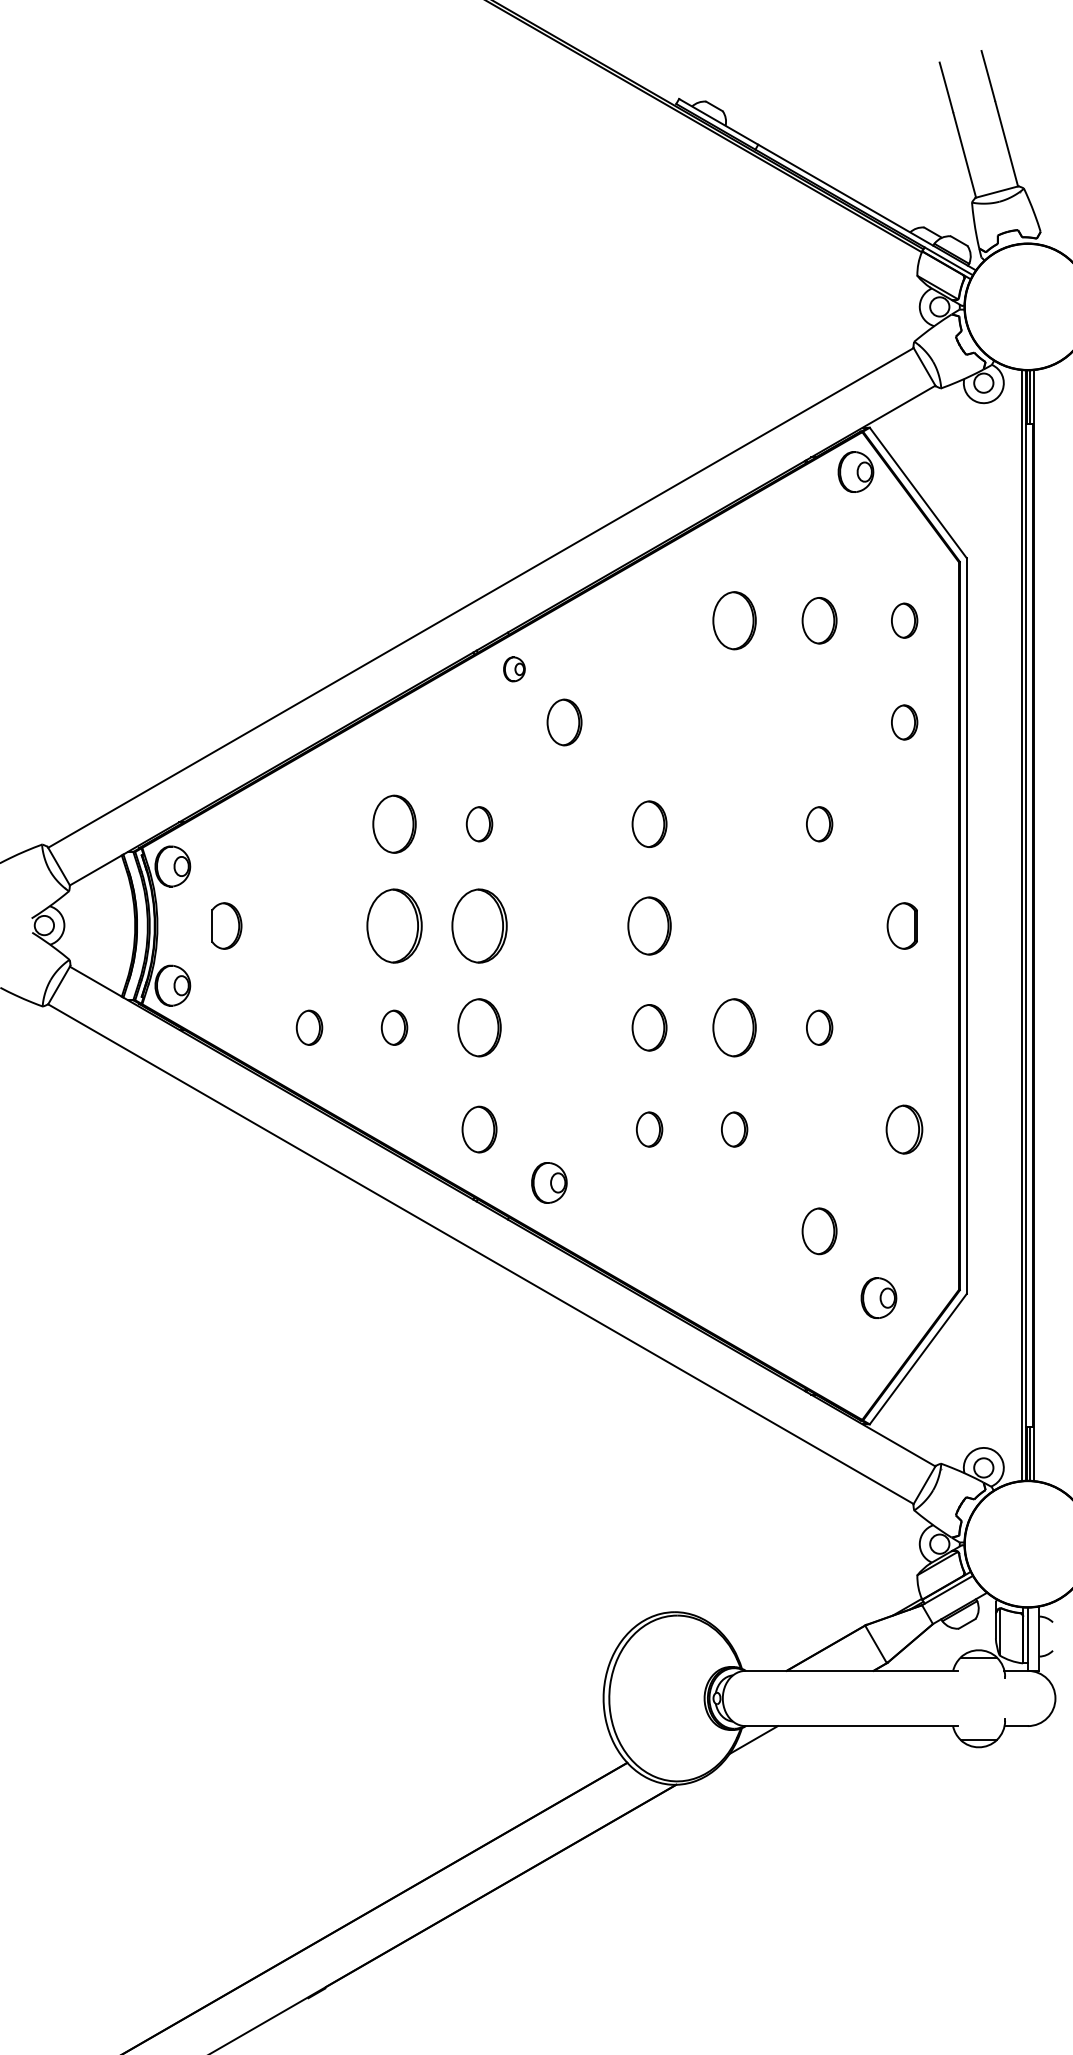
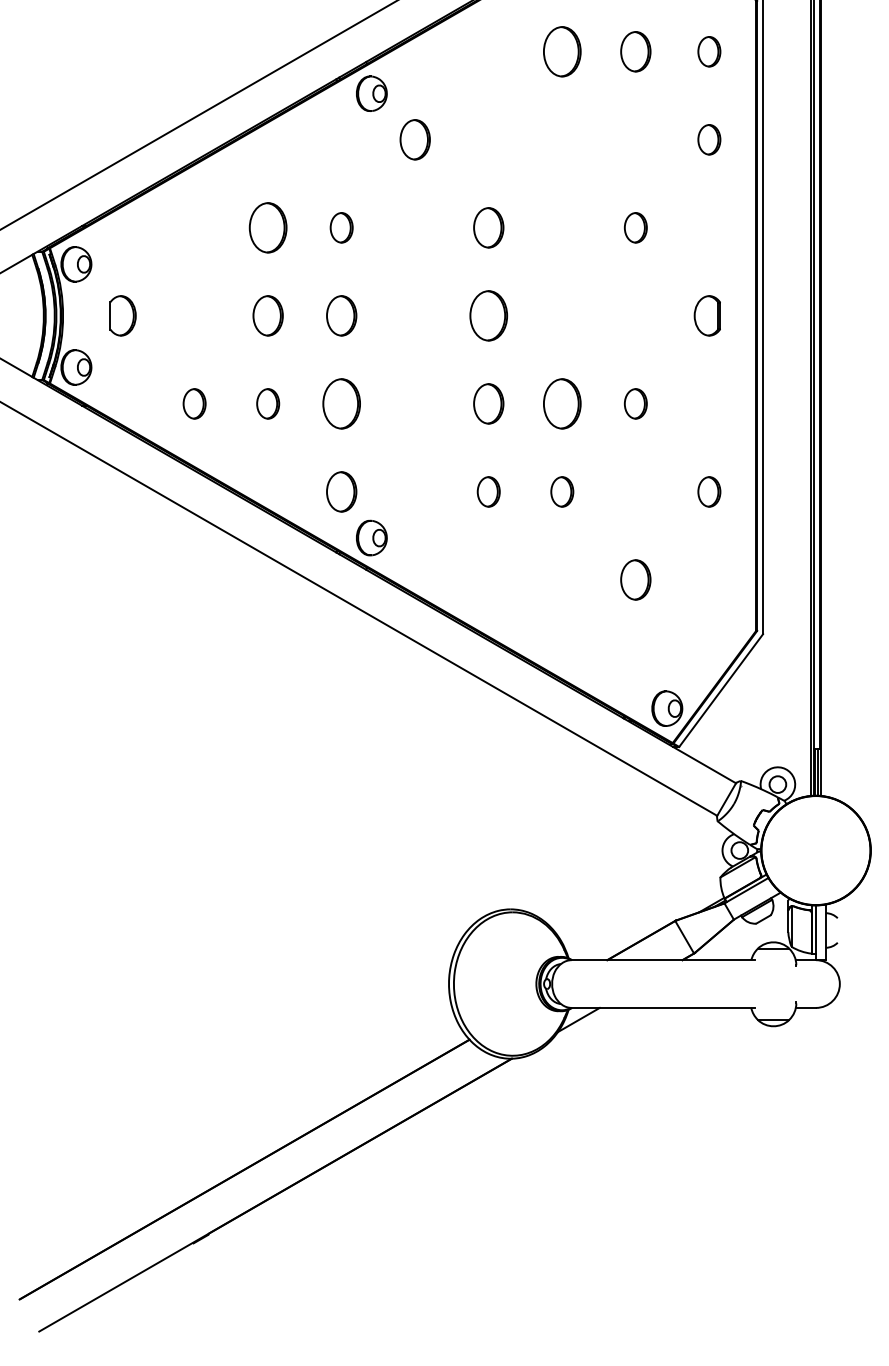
part: (514, 669) -> (371, 93), size x1.67
part: (394, 925) -> (268, 315), size x0.62
part: (479, 925) -> (341, 315), size x0.62
part: (904, 1129) -> (709, 491), size x0.71
part: (549, 1182) -> (371, 537), moved
part: (878, 1297) -> (666, 708), moved

